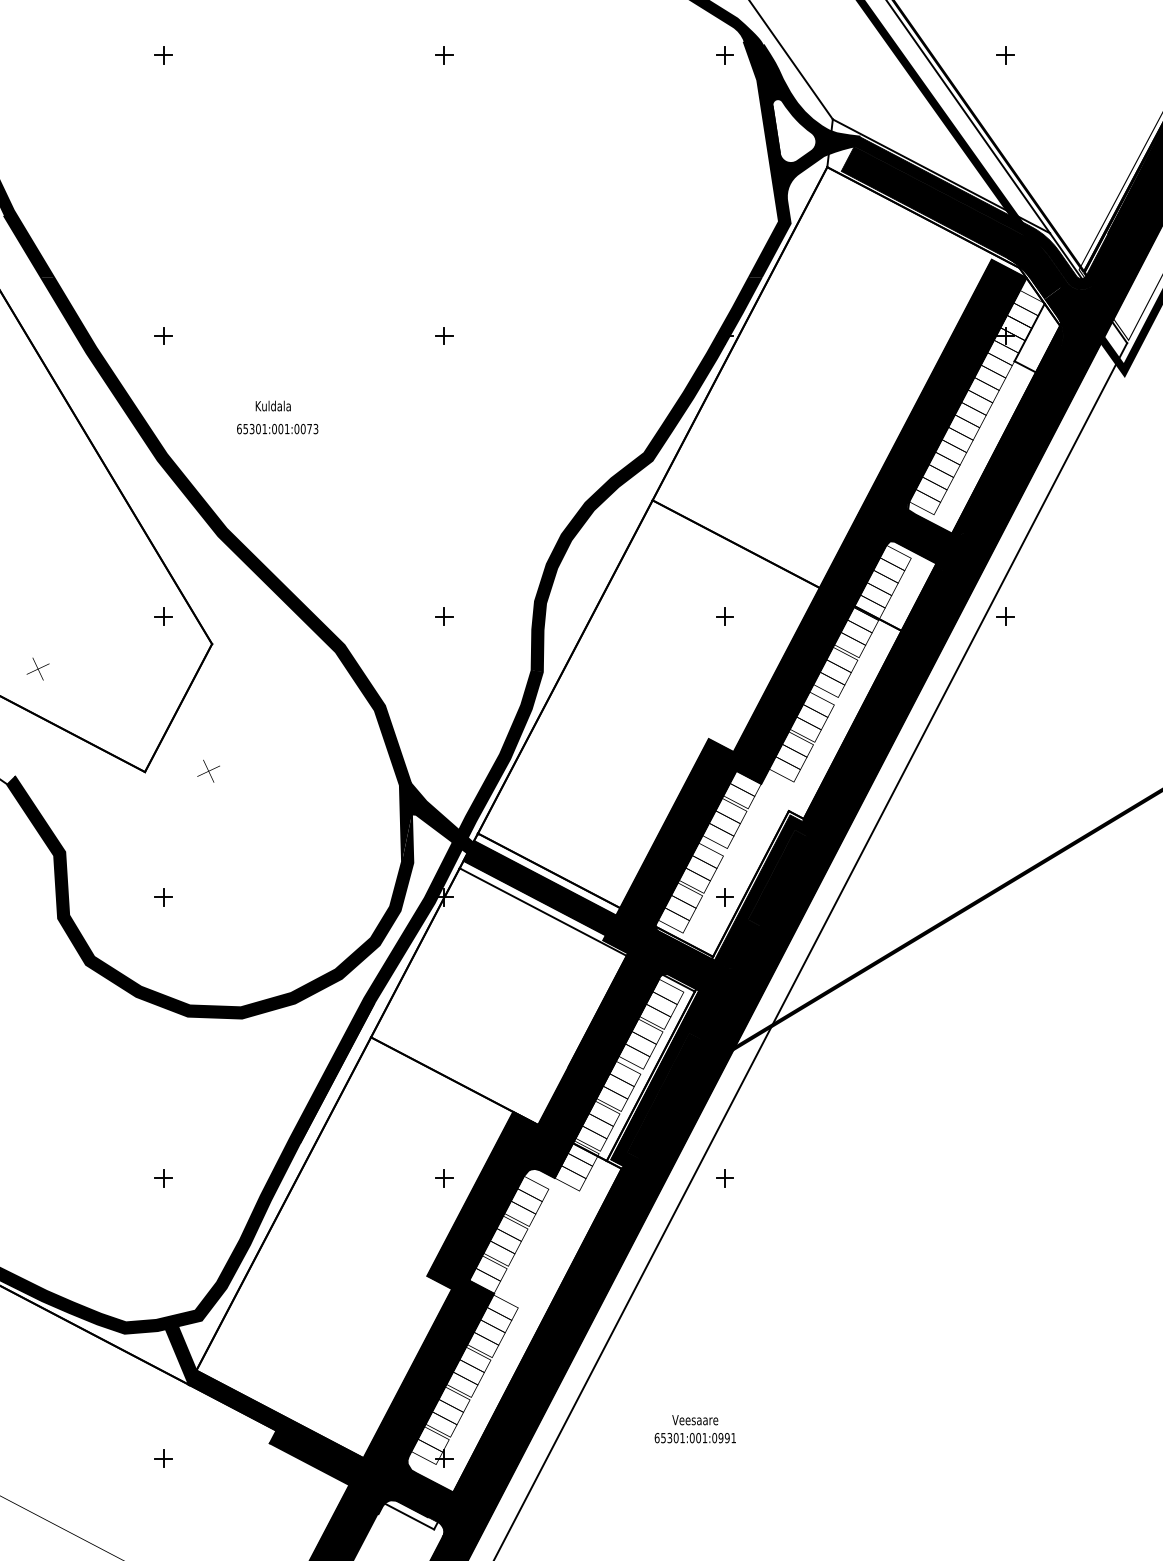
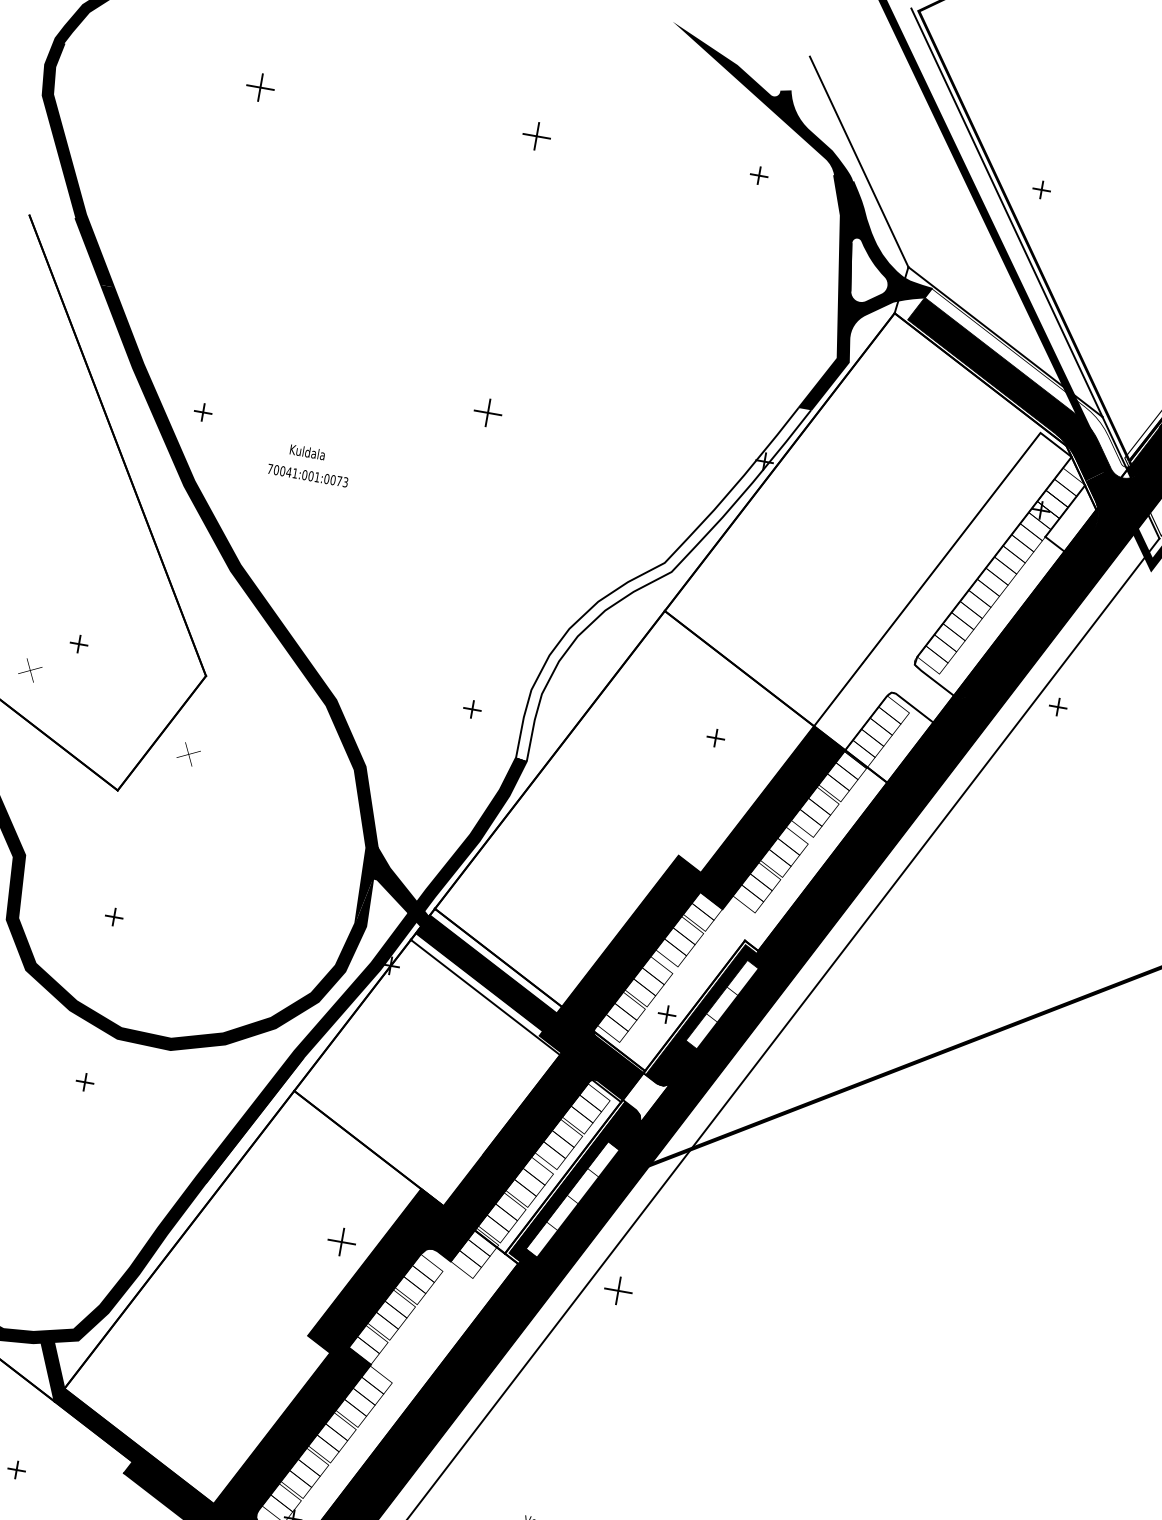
part: (163, 55) -> (260, 87), size x1.6
part: (444, 55) -> (537, 136), size x1.6
part: (724, 55) -> (758, 175), moved
part: (1005, 55) -> (1041, 190), moved
fill: (971, 212) -> (1028, 382), removed
part: (163, 335) -> (203, 411), moved
part: (444, 335) -> (488, 412), size x1.6
text: (248, 428) -> (279, 470), 65301:001:0073 -> 70041:001:0073
fill: (922, 432) -> (942, 591), removed
fill: (646, 474) -> (663, 584), removed
part: (163, 616) -> (79, 643), moved
part: (444, 616) -> (472, 709), moved
part: (1005, 616) -> (1057, 706), moved
part: (208, 770) -> (188, 753), moved
fill: (777, 878) -> (722, 1005), removed
fill: (718, 985) -> (645, 1100), removed
fill: (664, 1096) -> (572, 1200), removed
part: (163, 1178) -> (84, 1082), moved
part: (444, 1178) -> (342, 1242), size x1.6
part: (724, 1178) -> (617, 1291), size x1.6

